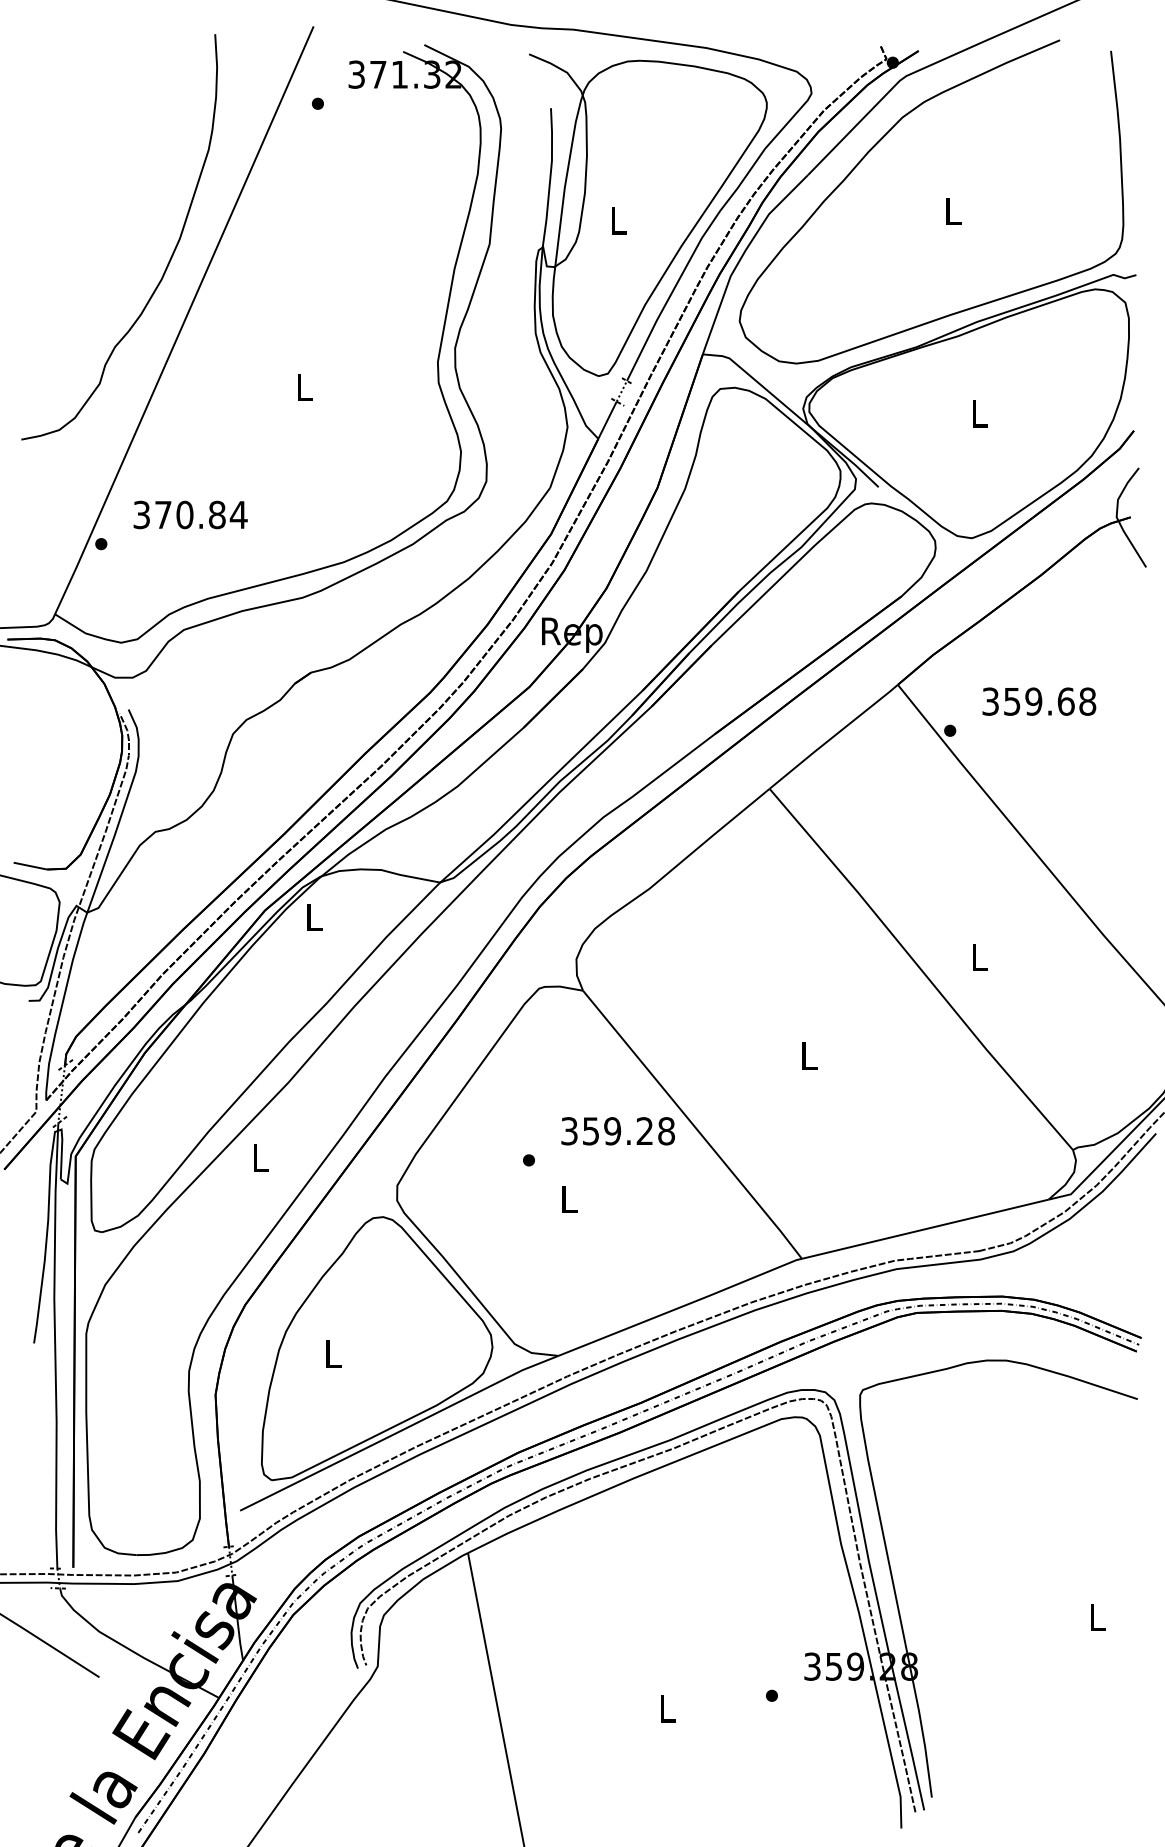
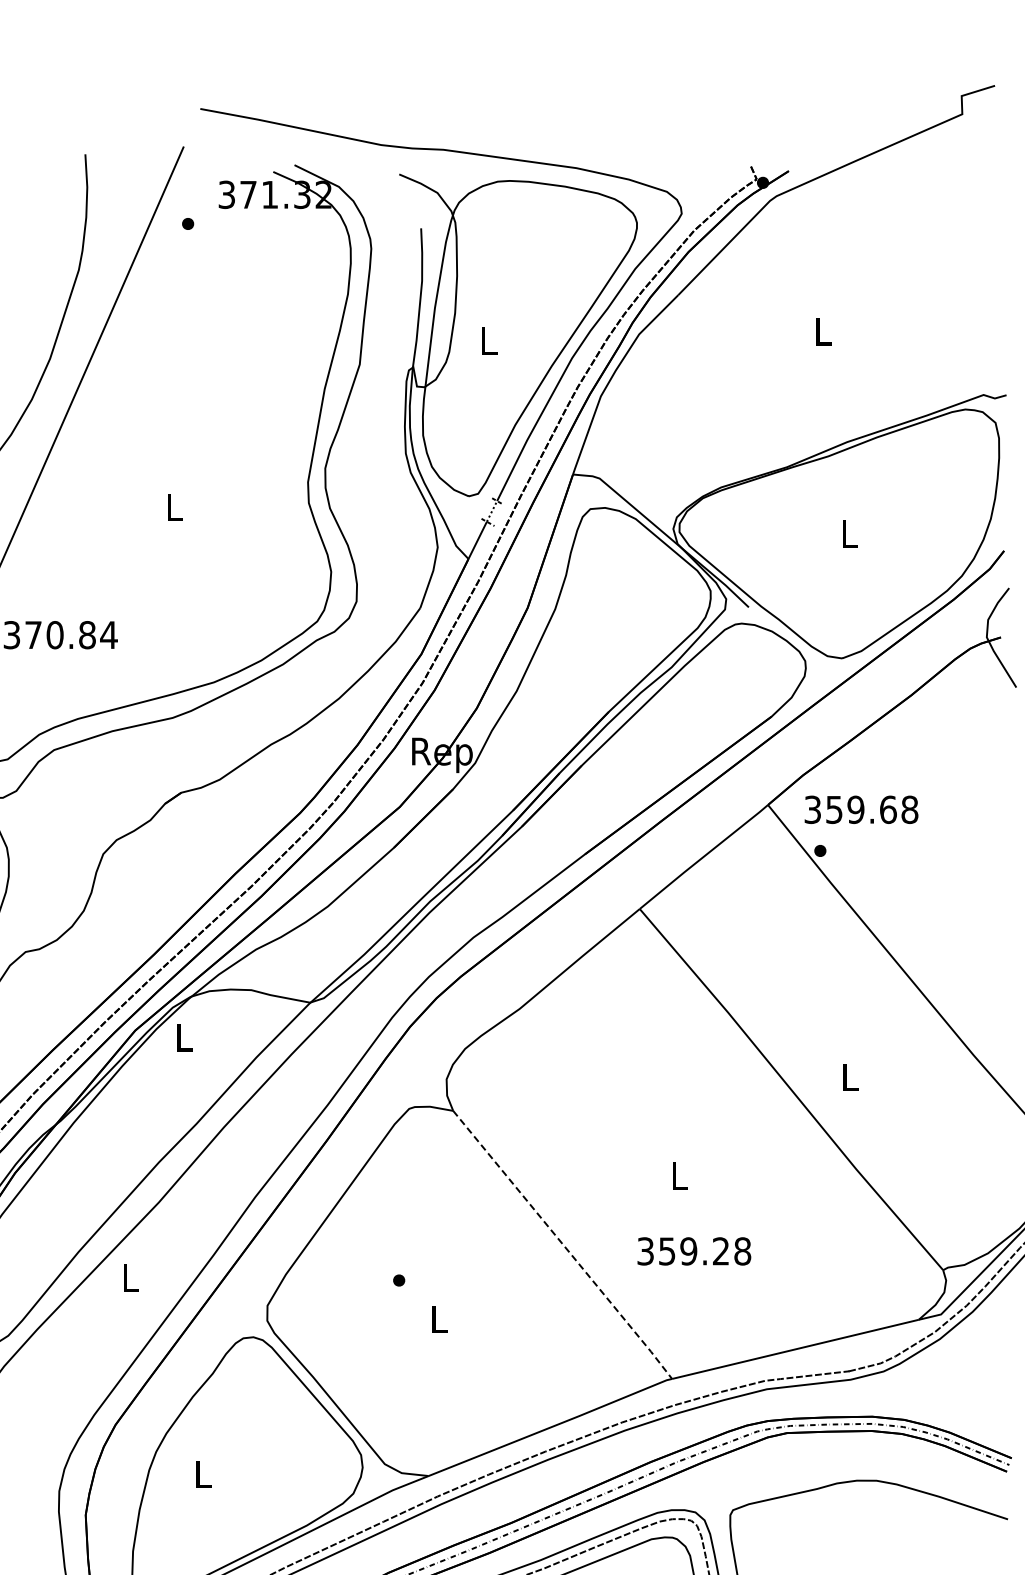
curve: (876, 145) -> (746, 265), removed
text: (1039, 701) -> (861, 809), moved
line: (693, 1125) -> (563, 1245), solid -> dashed
text: (617, 1131) -> (693, 1251), moved

